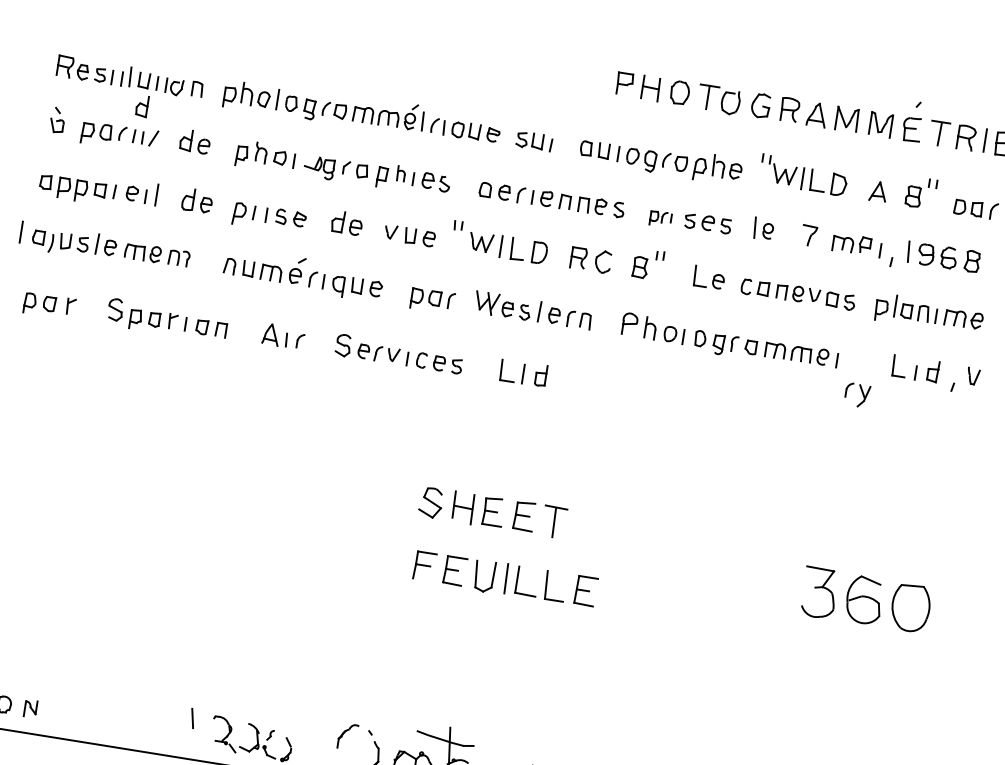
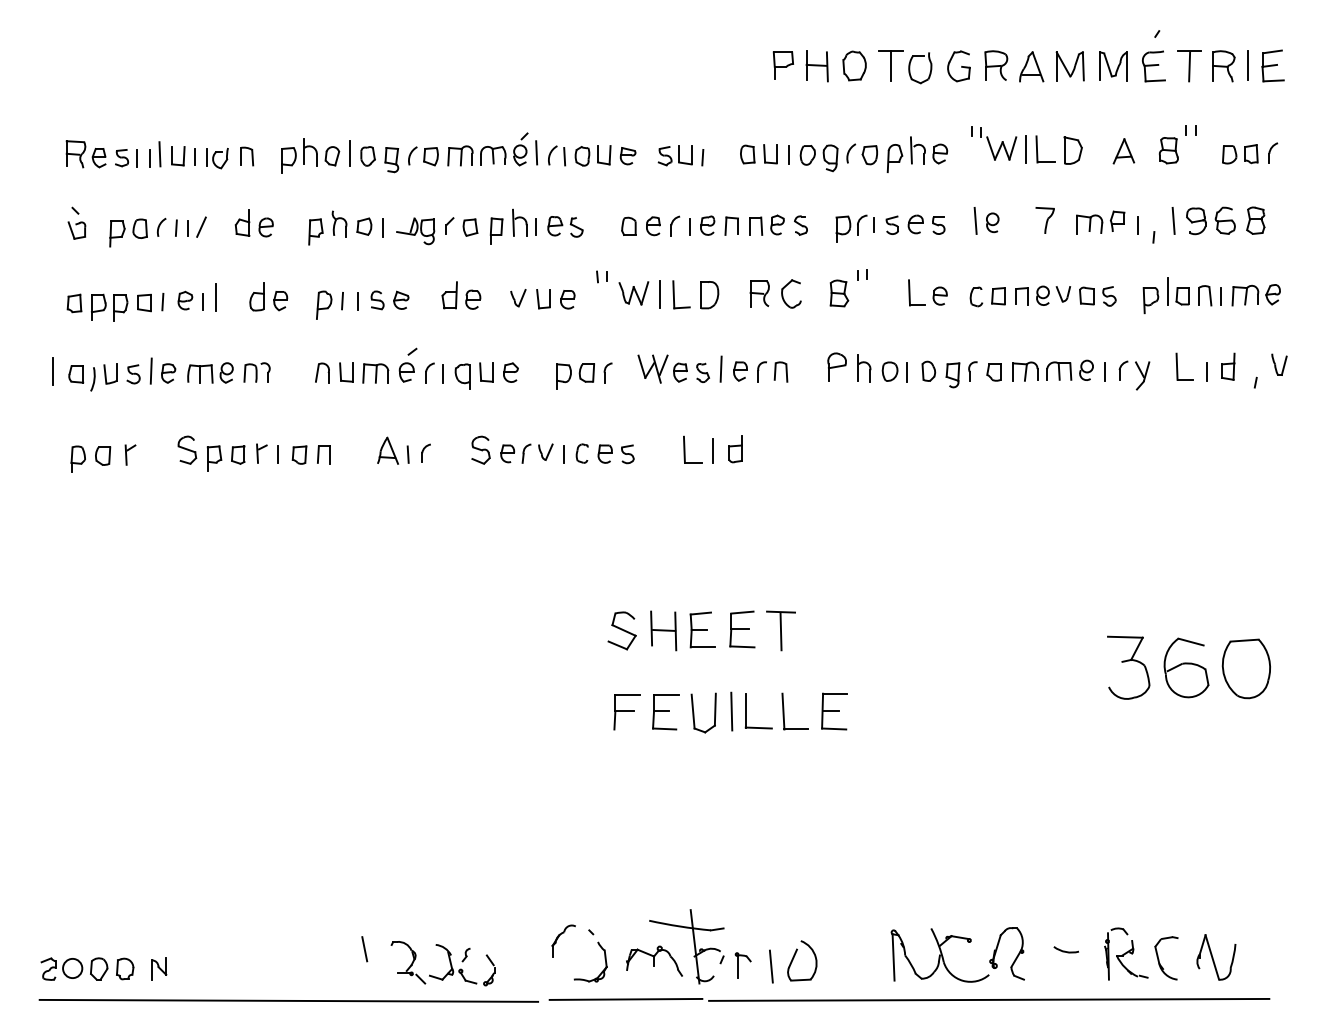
part: (142, 105) -> (180, 188), removed
part: (401, 173) -> (519, 222), size x1.43
part: (660, 218) -> (854, 228), size x1.43
part: (862, 394) -> (1140, 373), moved

